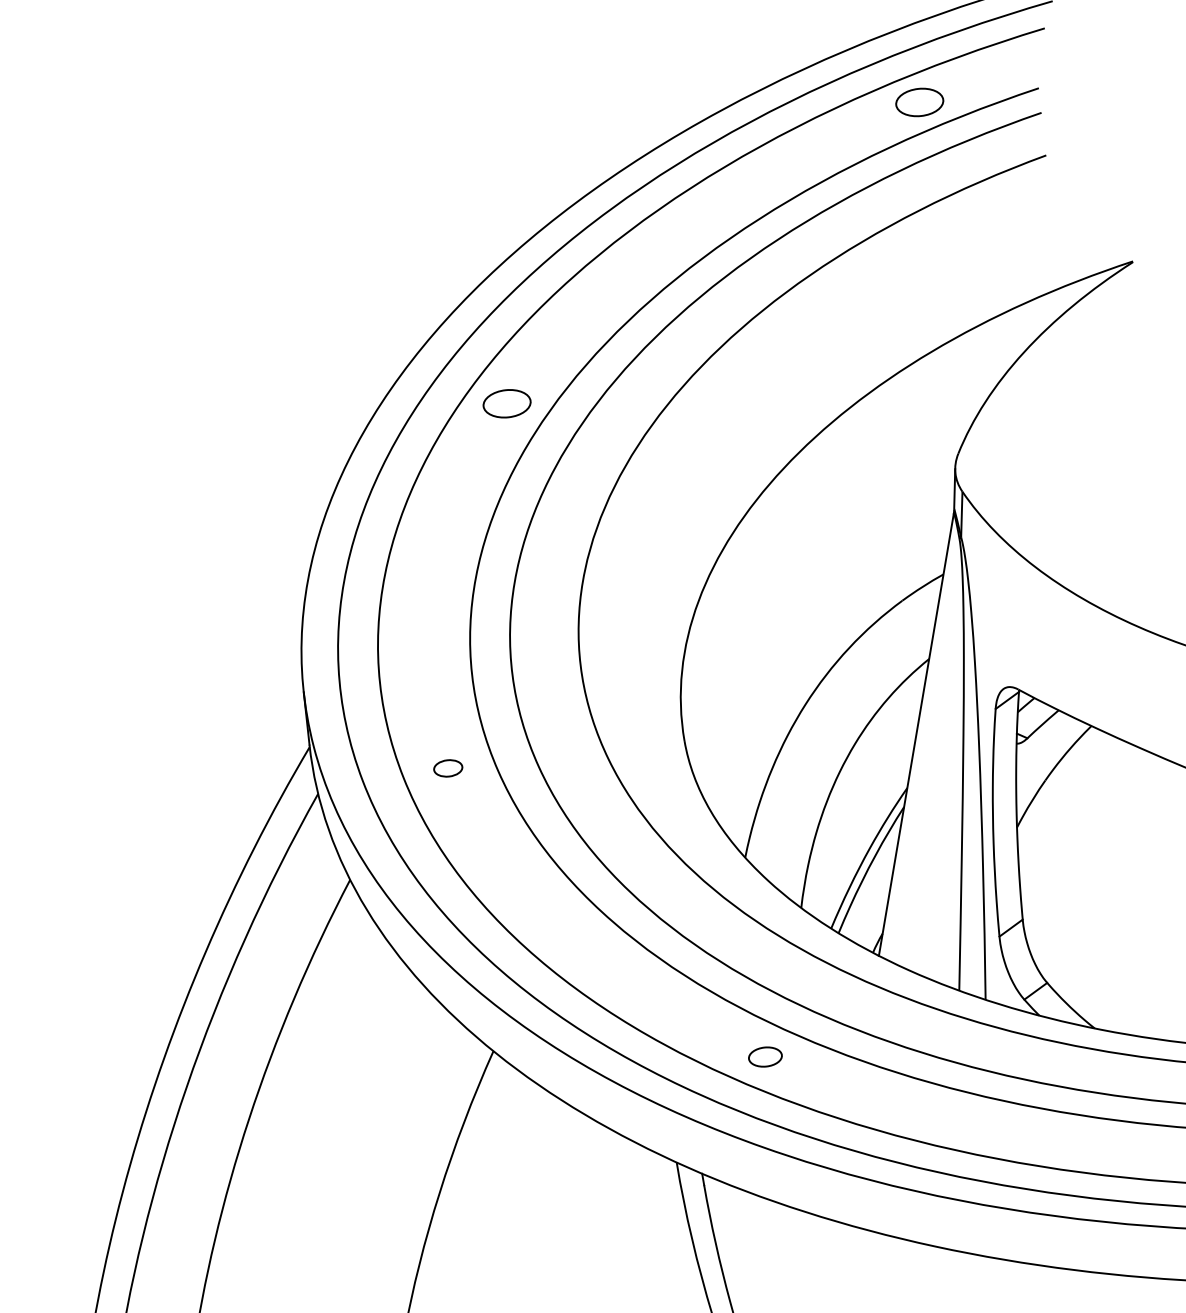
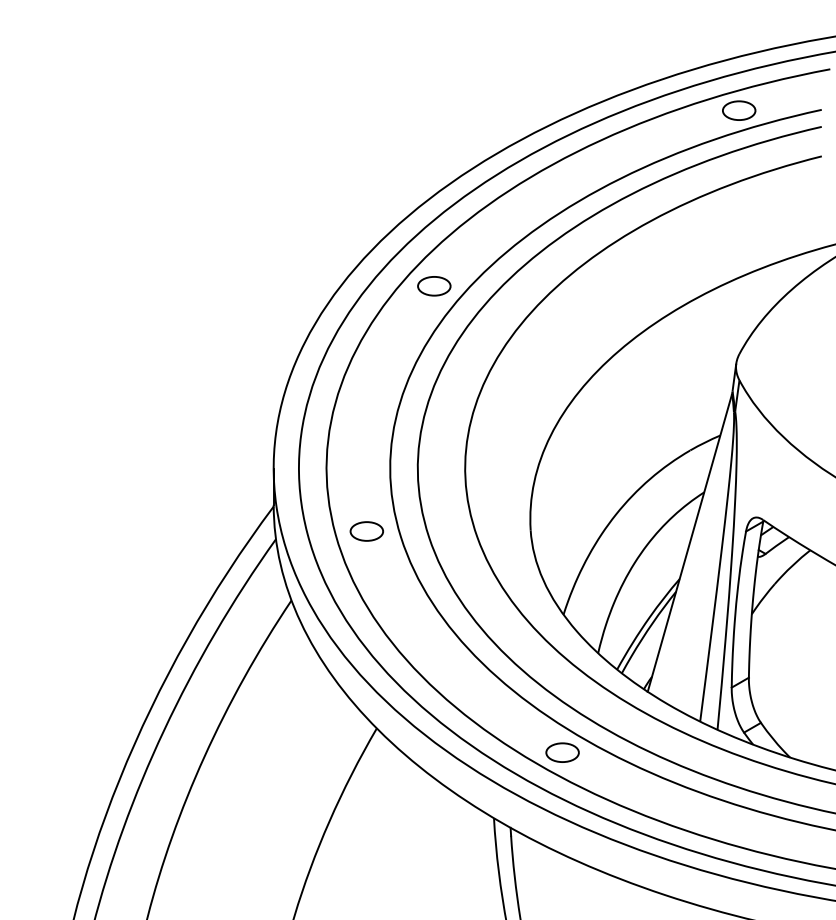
part: (447, 768) -> (366, 531), size x1.67
part: (765, 1056) -> (562, 752), size x1.43

